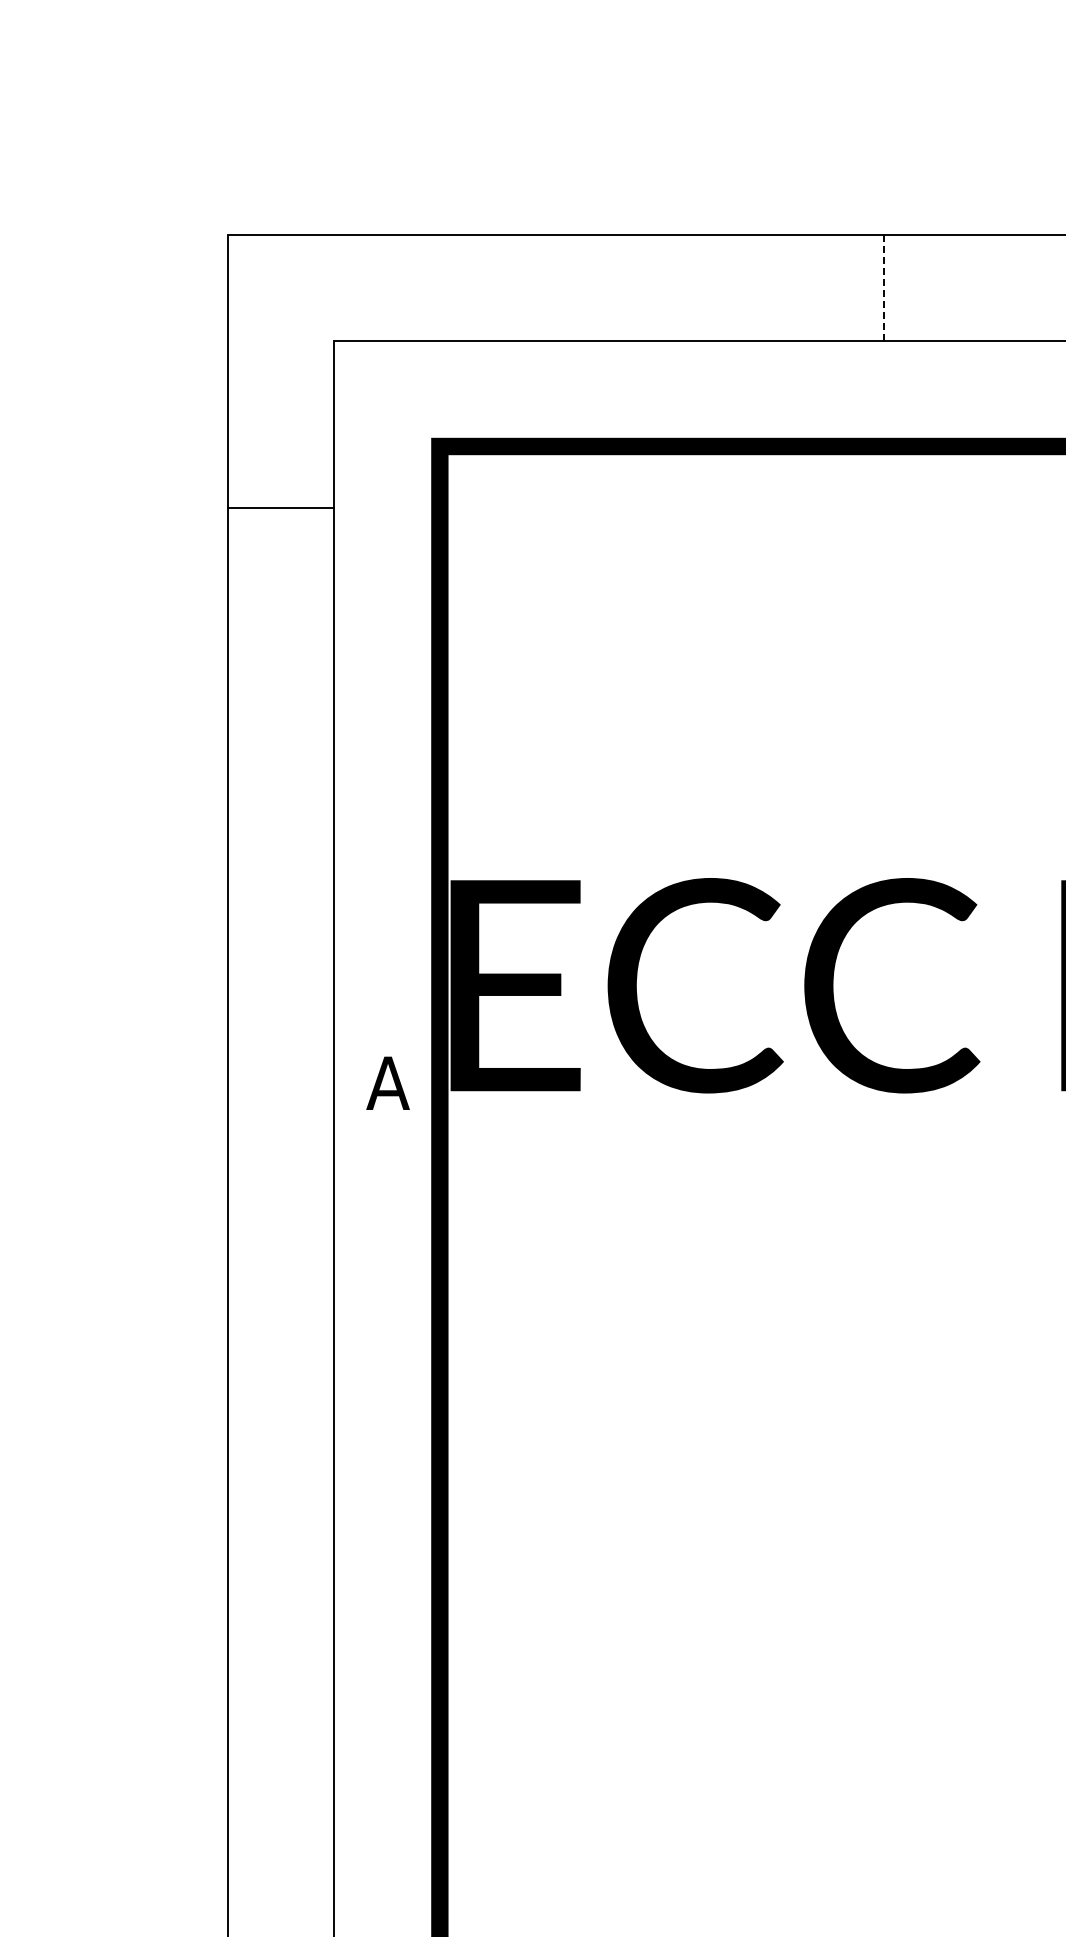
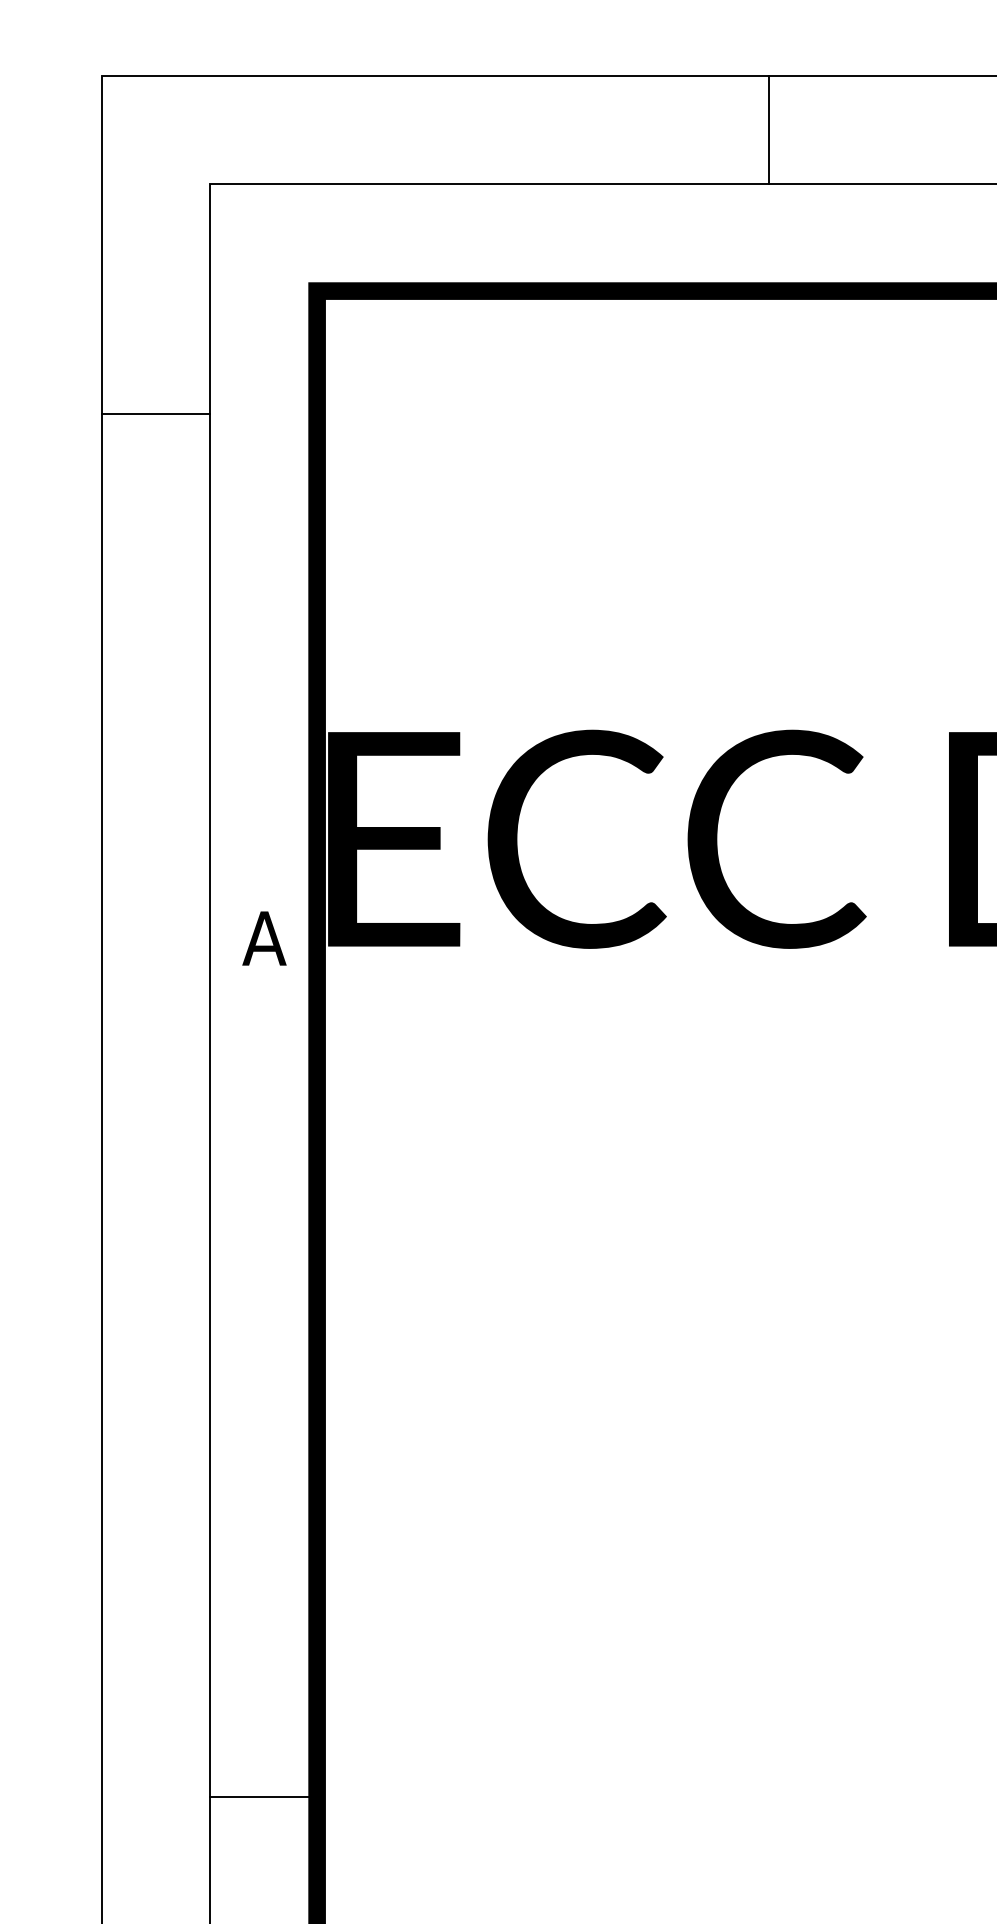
line: (884, 287) -> (769, 129), dashed -> solid
line: (281, 508) -> (156, 414), moved
line: (389, 1927) -> (265, 1796), added

